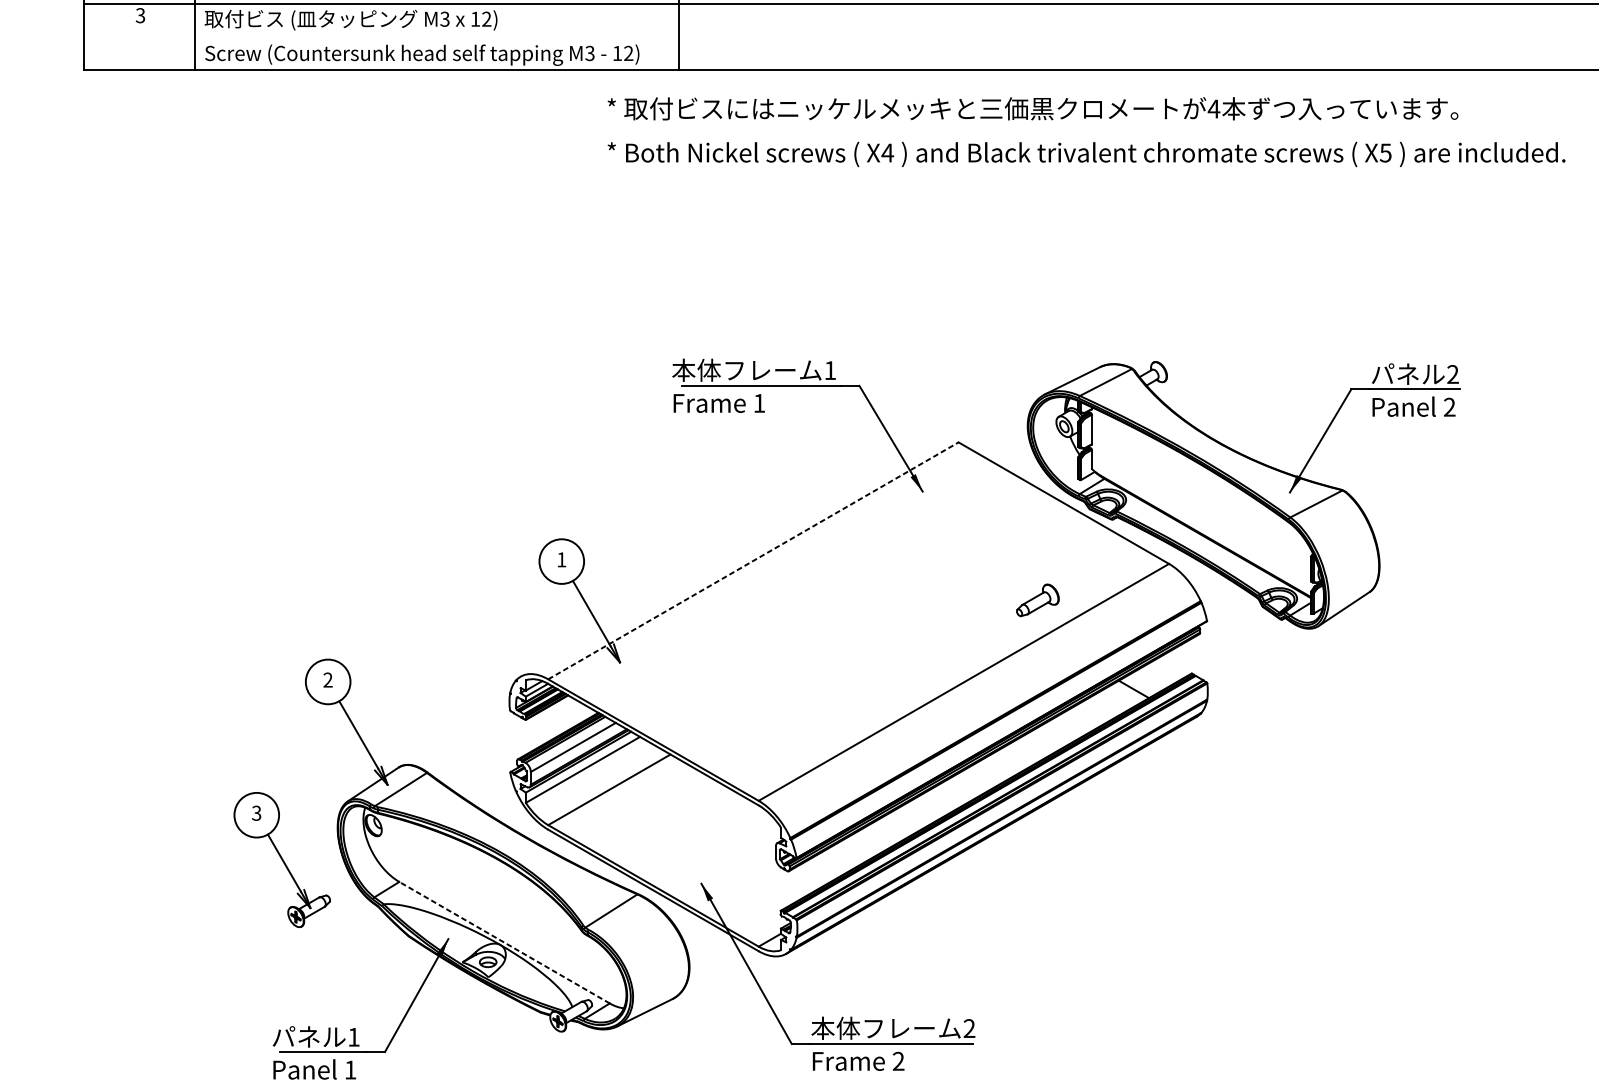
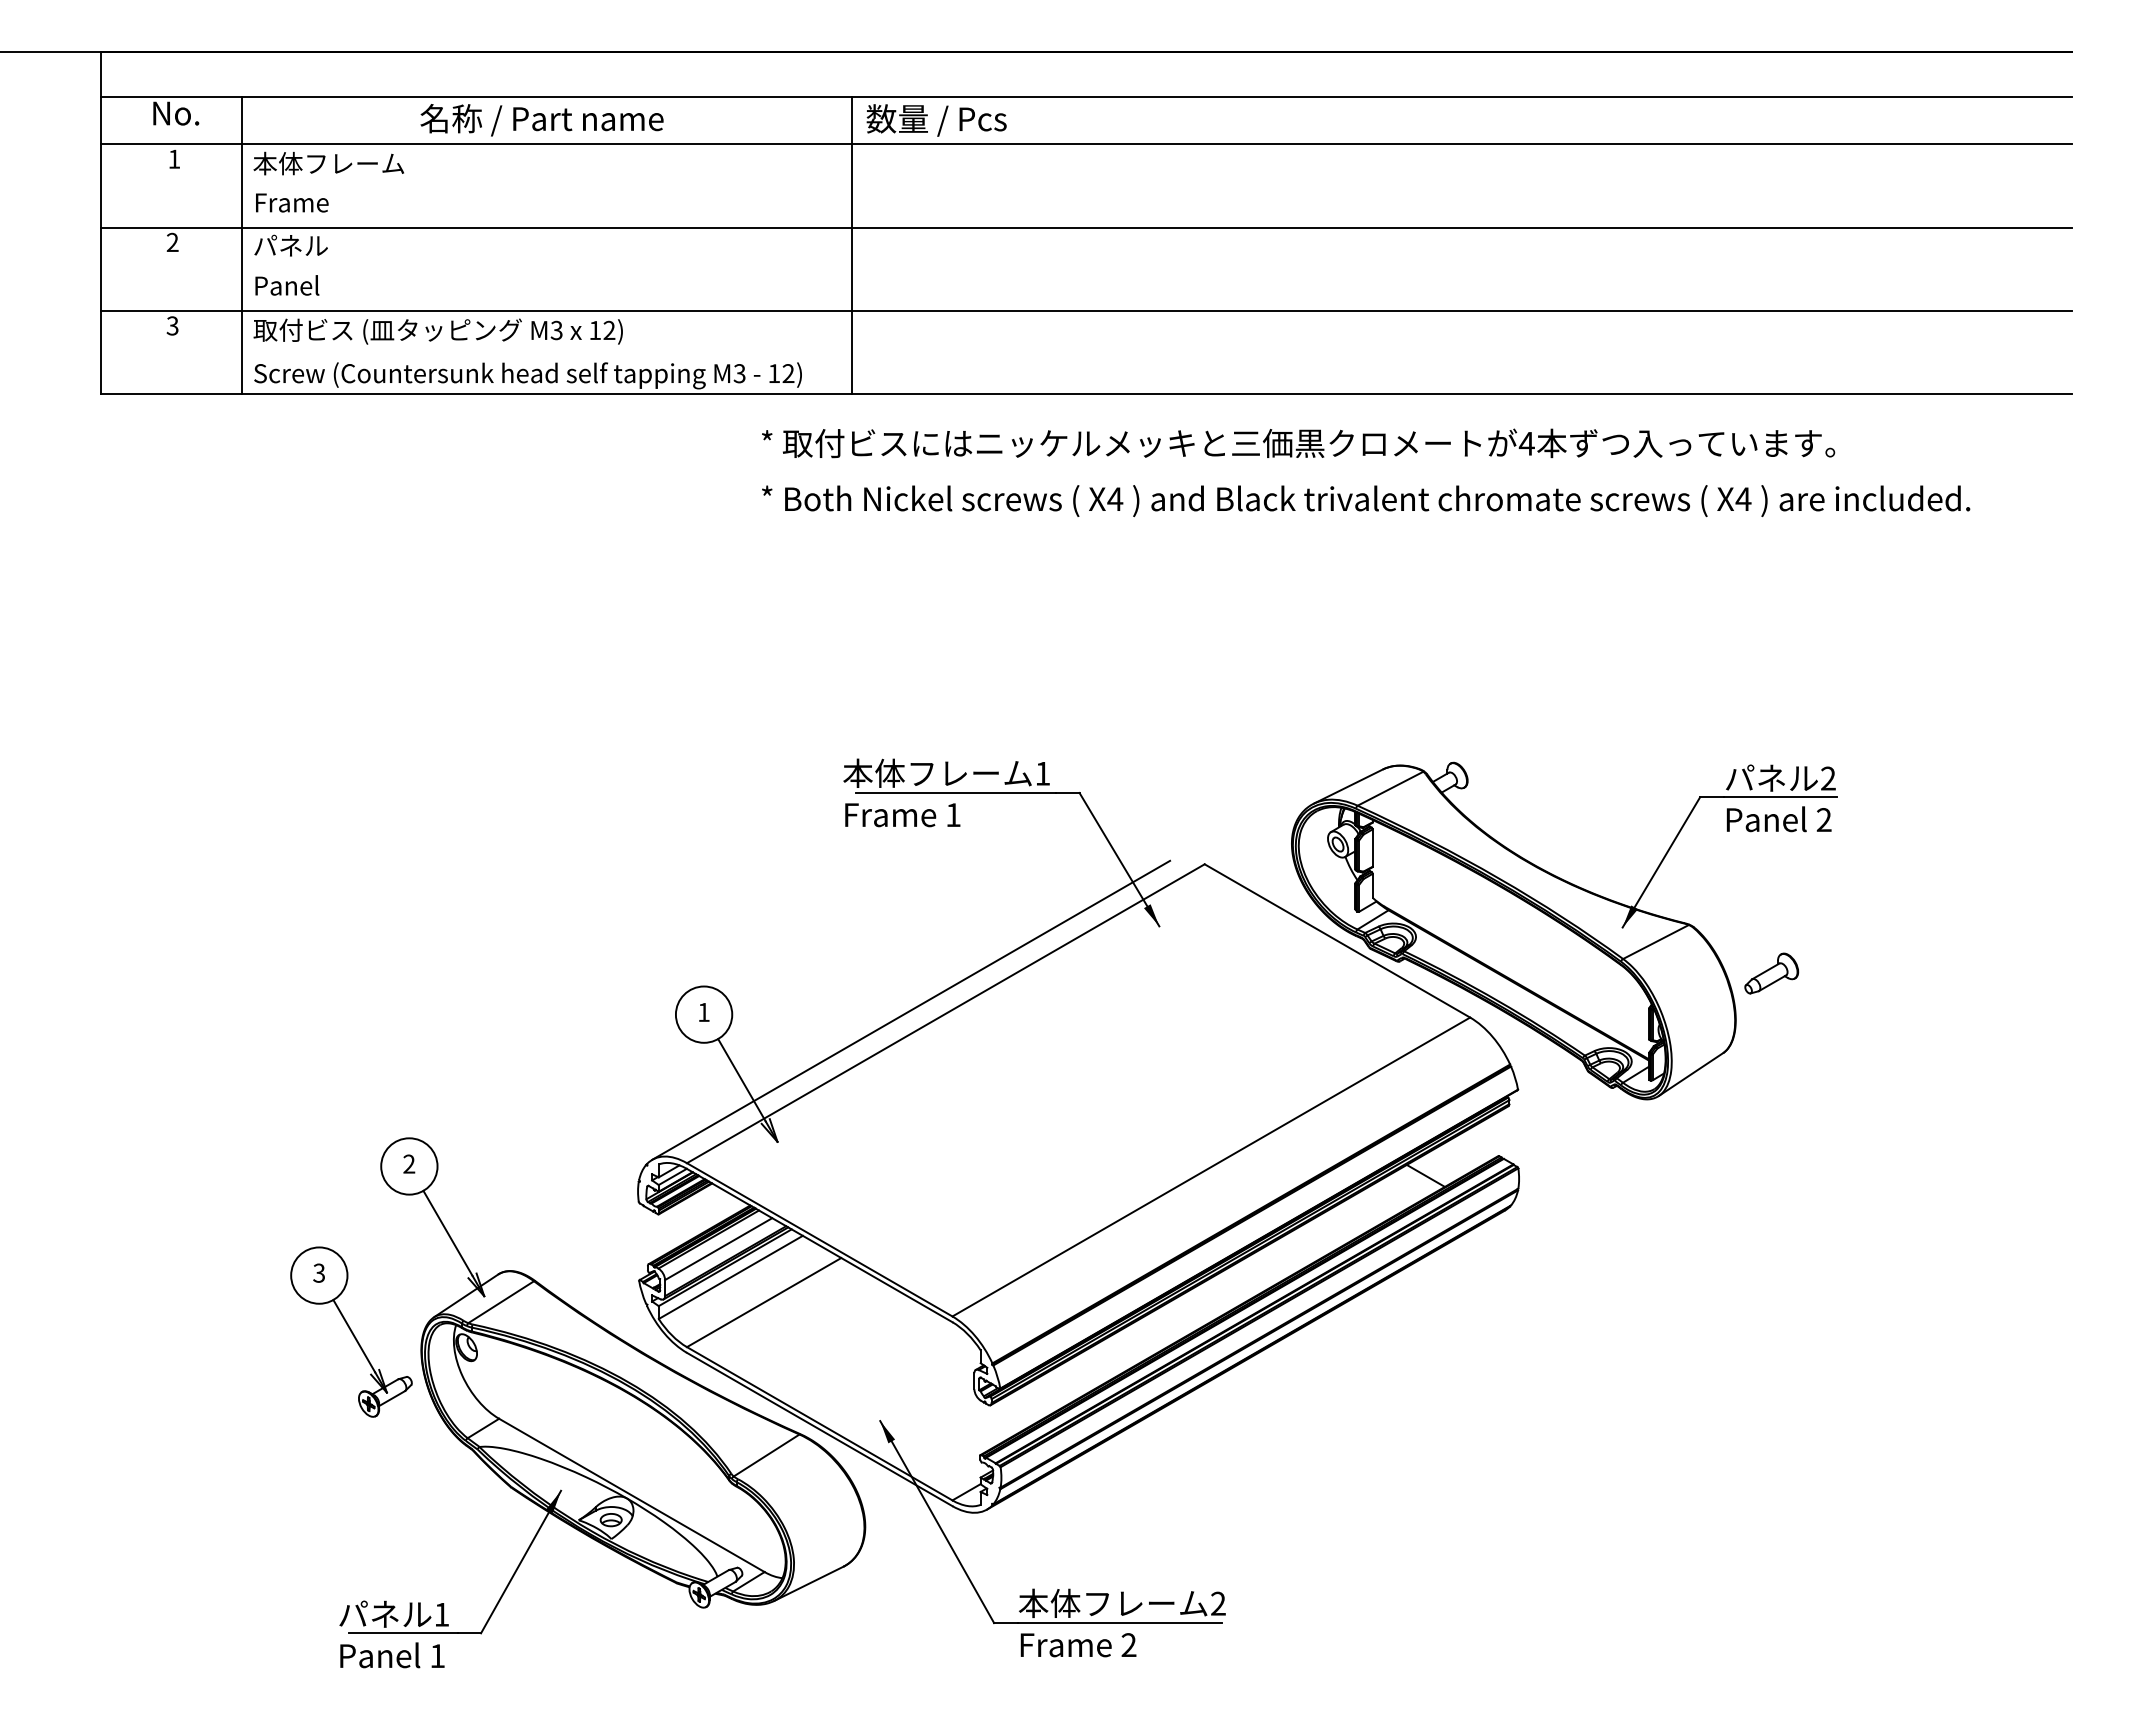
text: (1385, 153) -> (1743, 499), X5 -> X4
line: (726, 557) -> (911, 1009), added
line: (753, 560) -> (945, 1013), dashed -> solid
part: (1037, 600) -> (1771, 973), moved
part: (282, 859) -> (351, 1331), moved
line: (504, 942) -> (631, 1495), dashed -> solid

